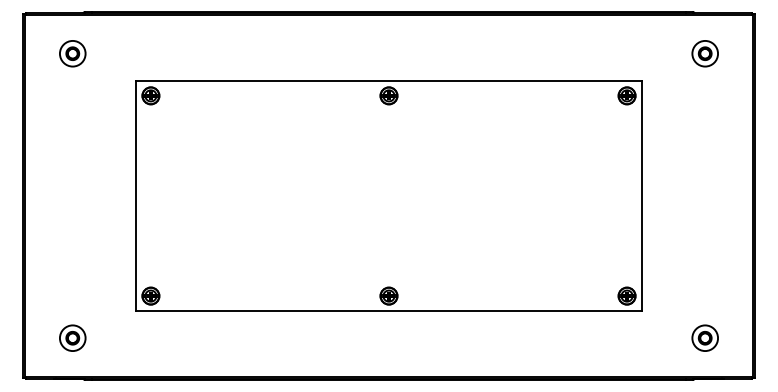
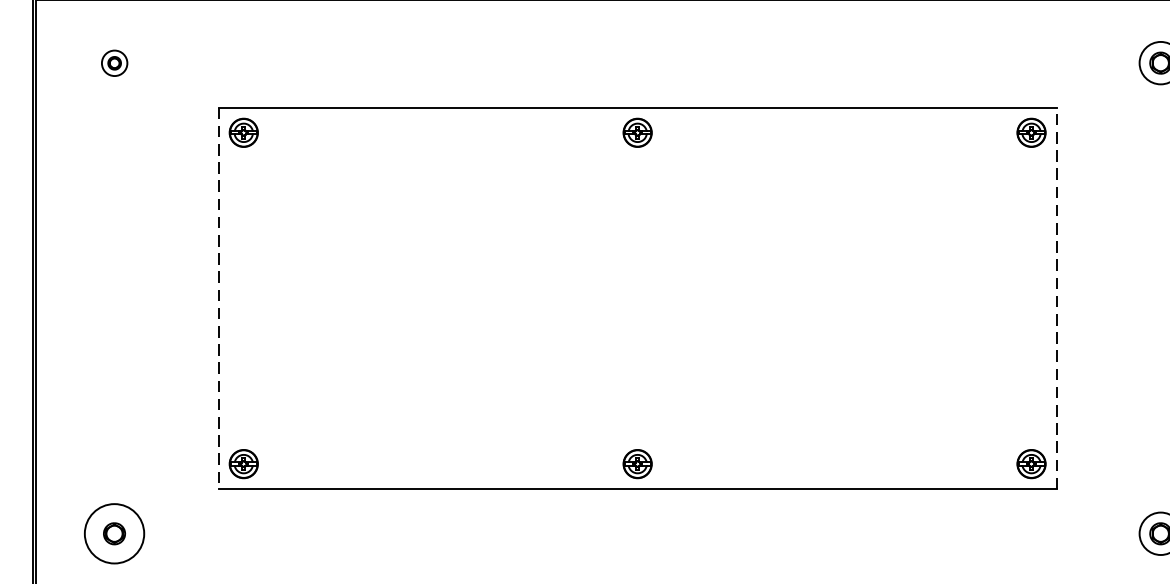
part: (72, 53) -> (114, 62), size x0.6
line: (642, 195) -> (1057, 297), solid -> dashed
line: (135, 196) -> (218, 299), solid -> dashed
circle: (72, 338) -> (114, 534), size x1.4

